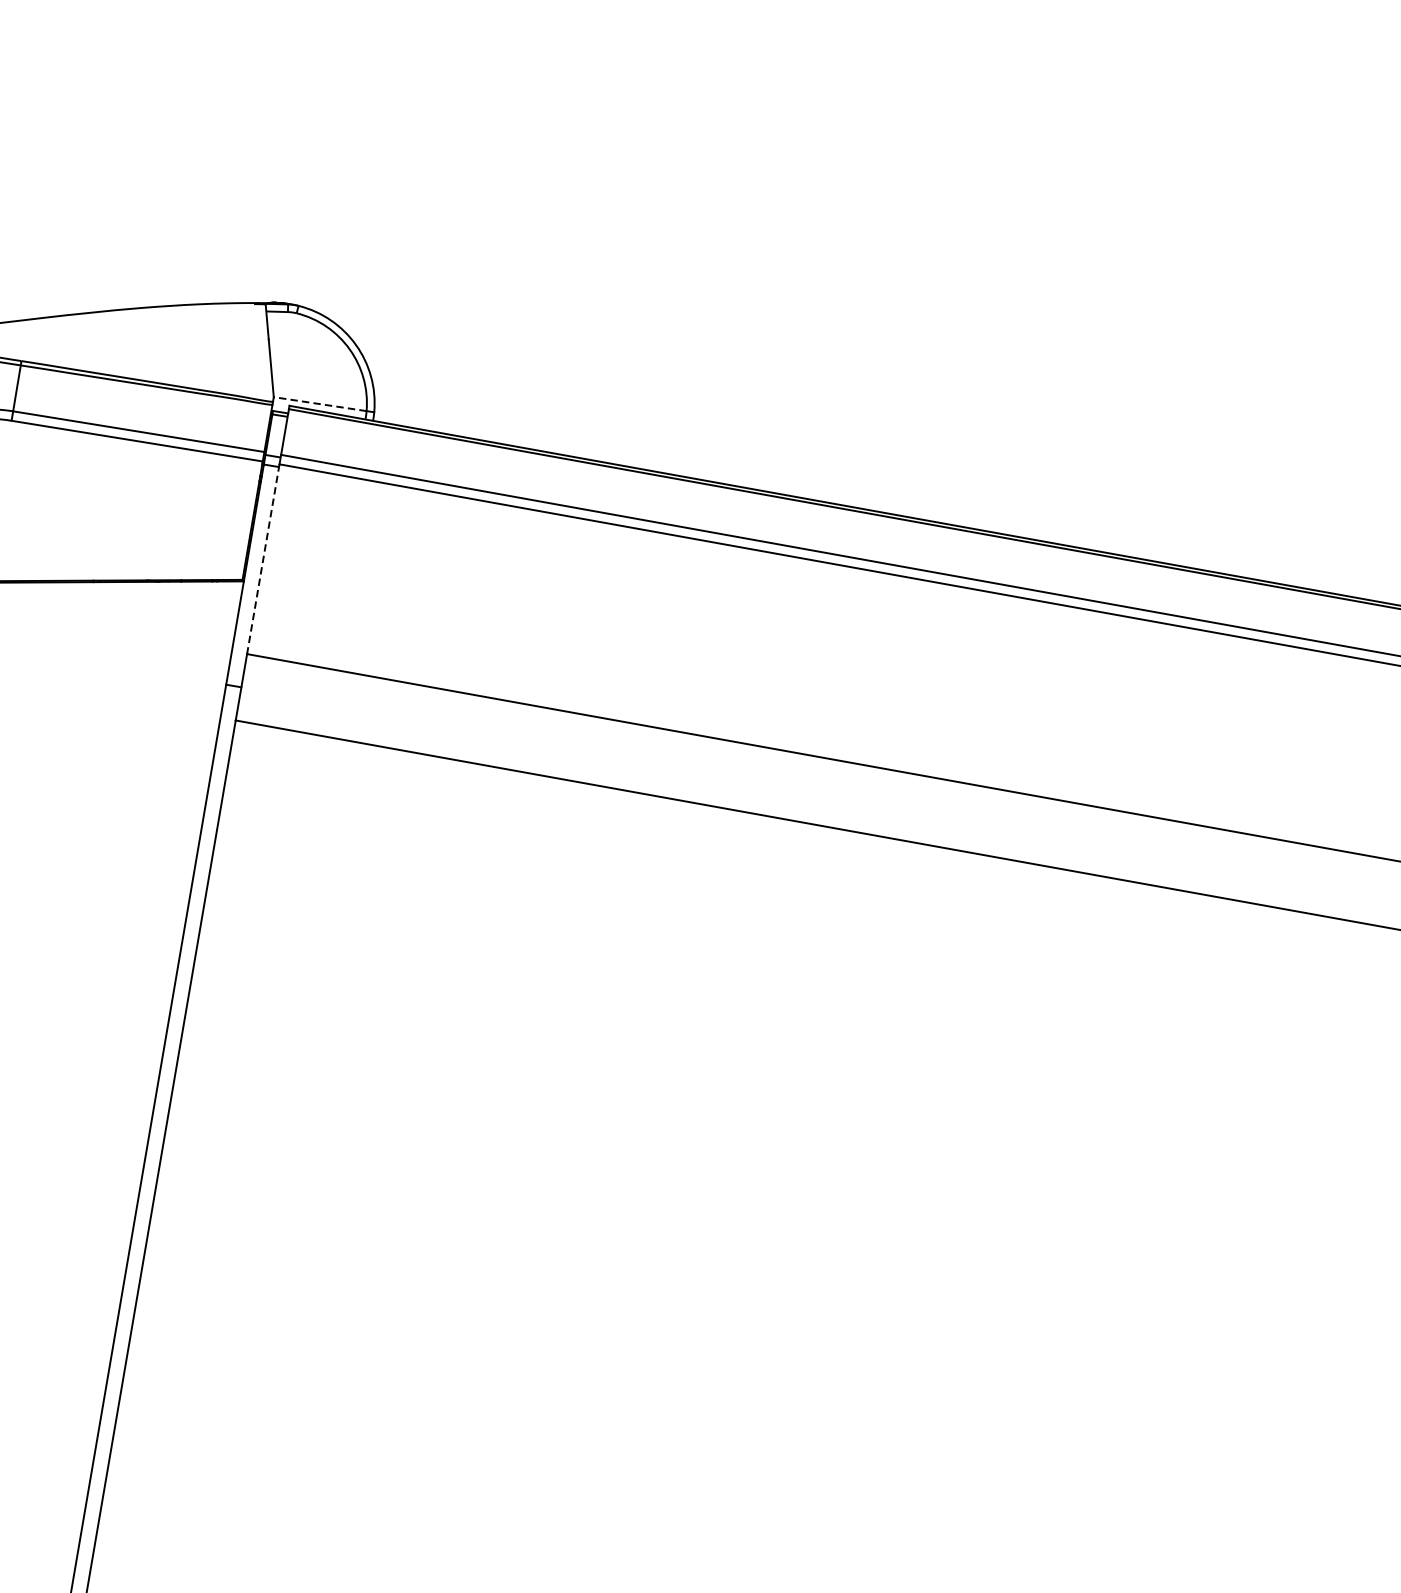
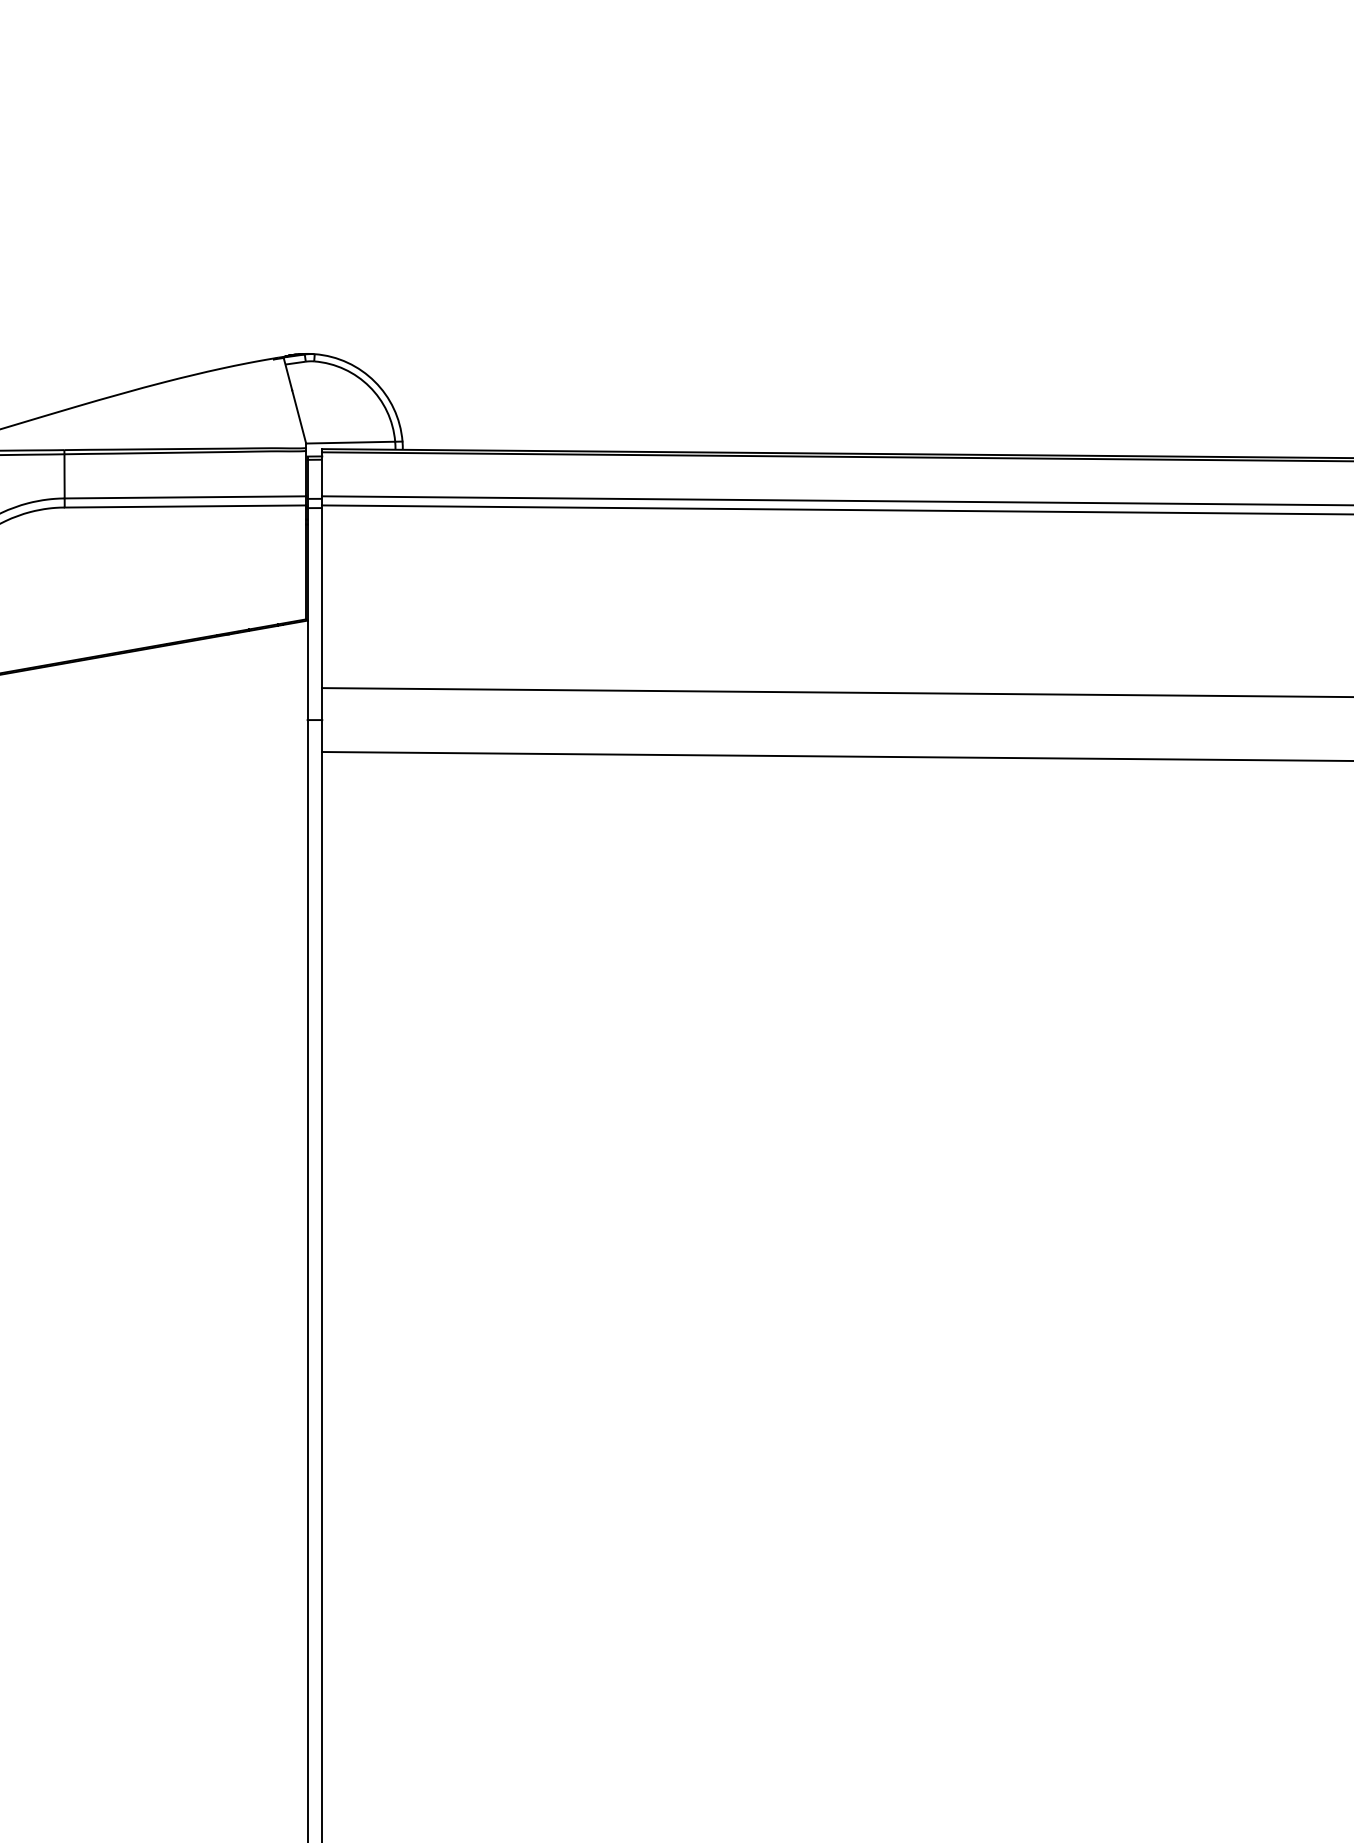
line: (320, 403) -> (350, 442), dashed -> solid
line: (263, 560) -> (322, 597), dashed -> solid

